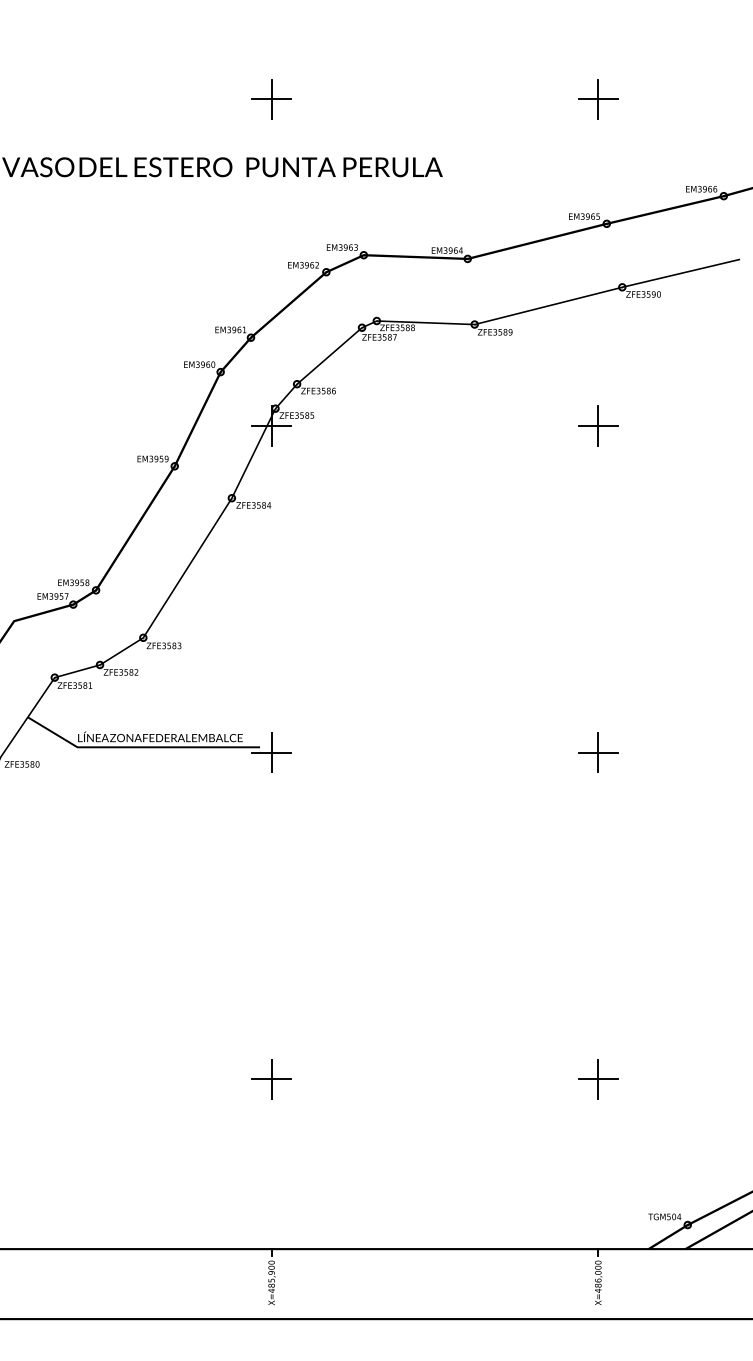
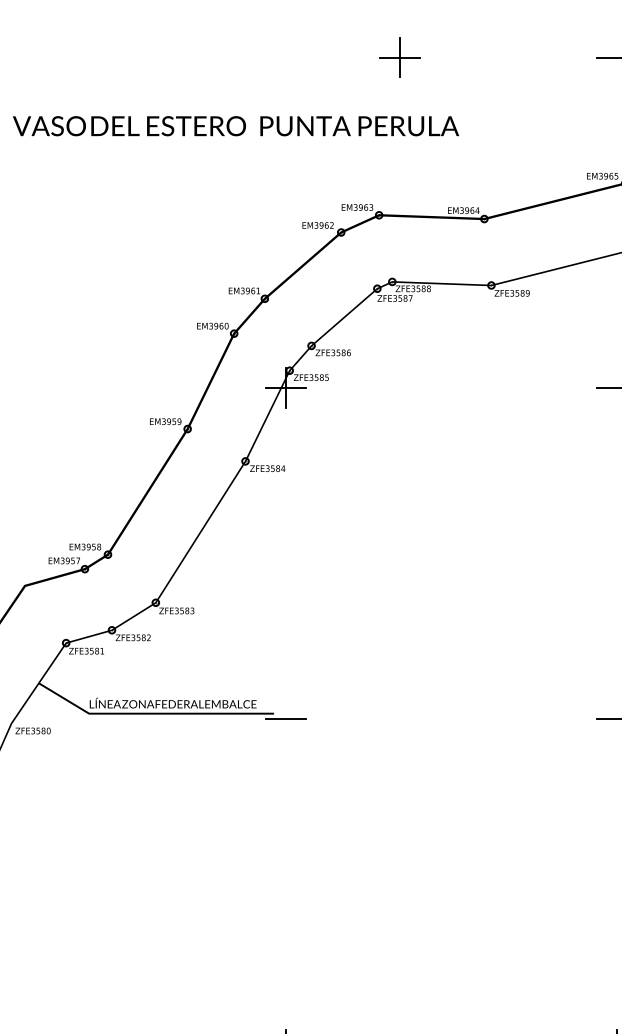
part: (271, 99) -> (400, 57), moved
line: (598, 99) -> (616, 57), removed
line: (598, 425) -> (616, 387), removed
line: (271, 752) -> (285, 718), removed
line: (598, 752) -> (616, 718), removed

